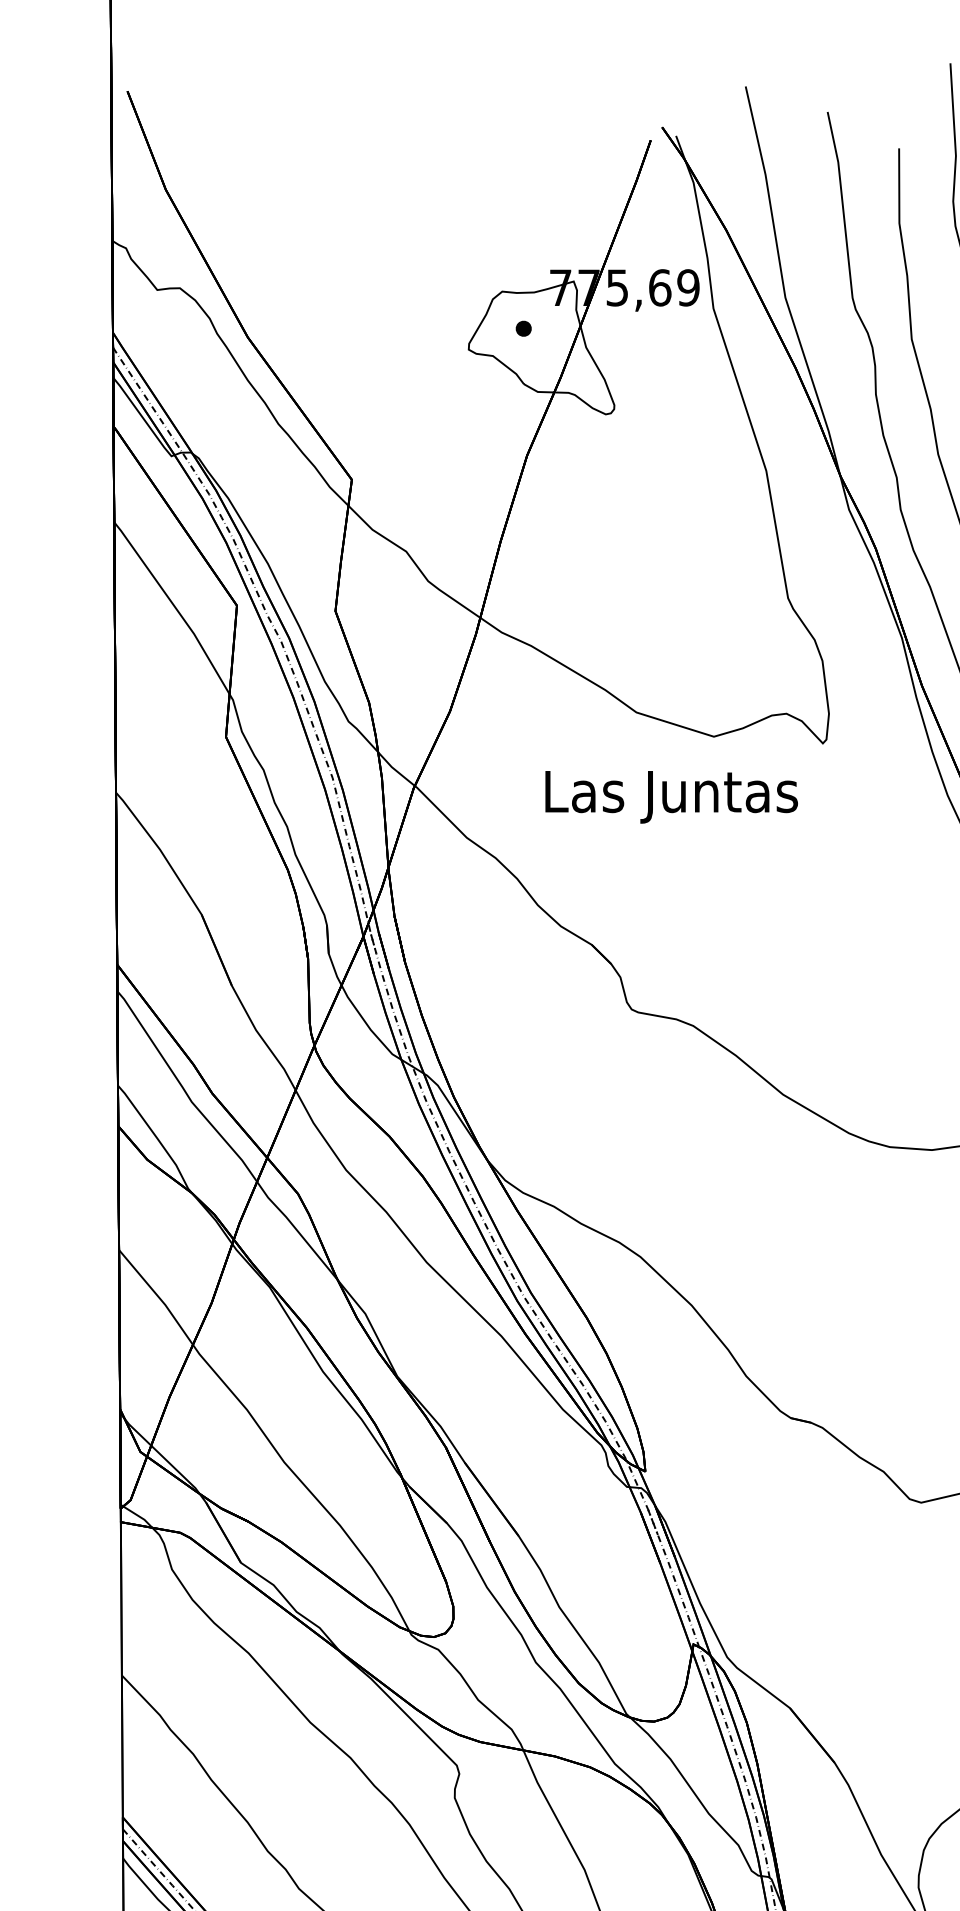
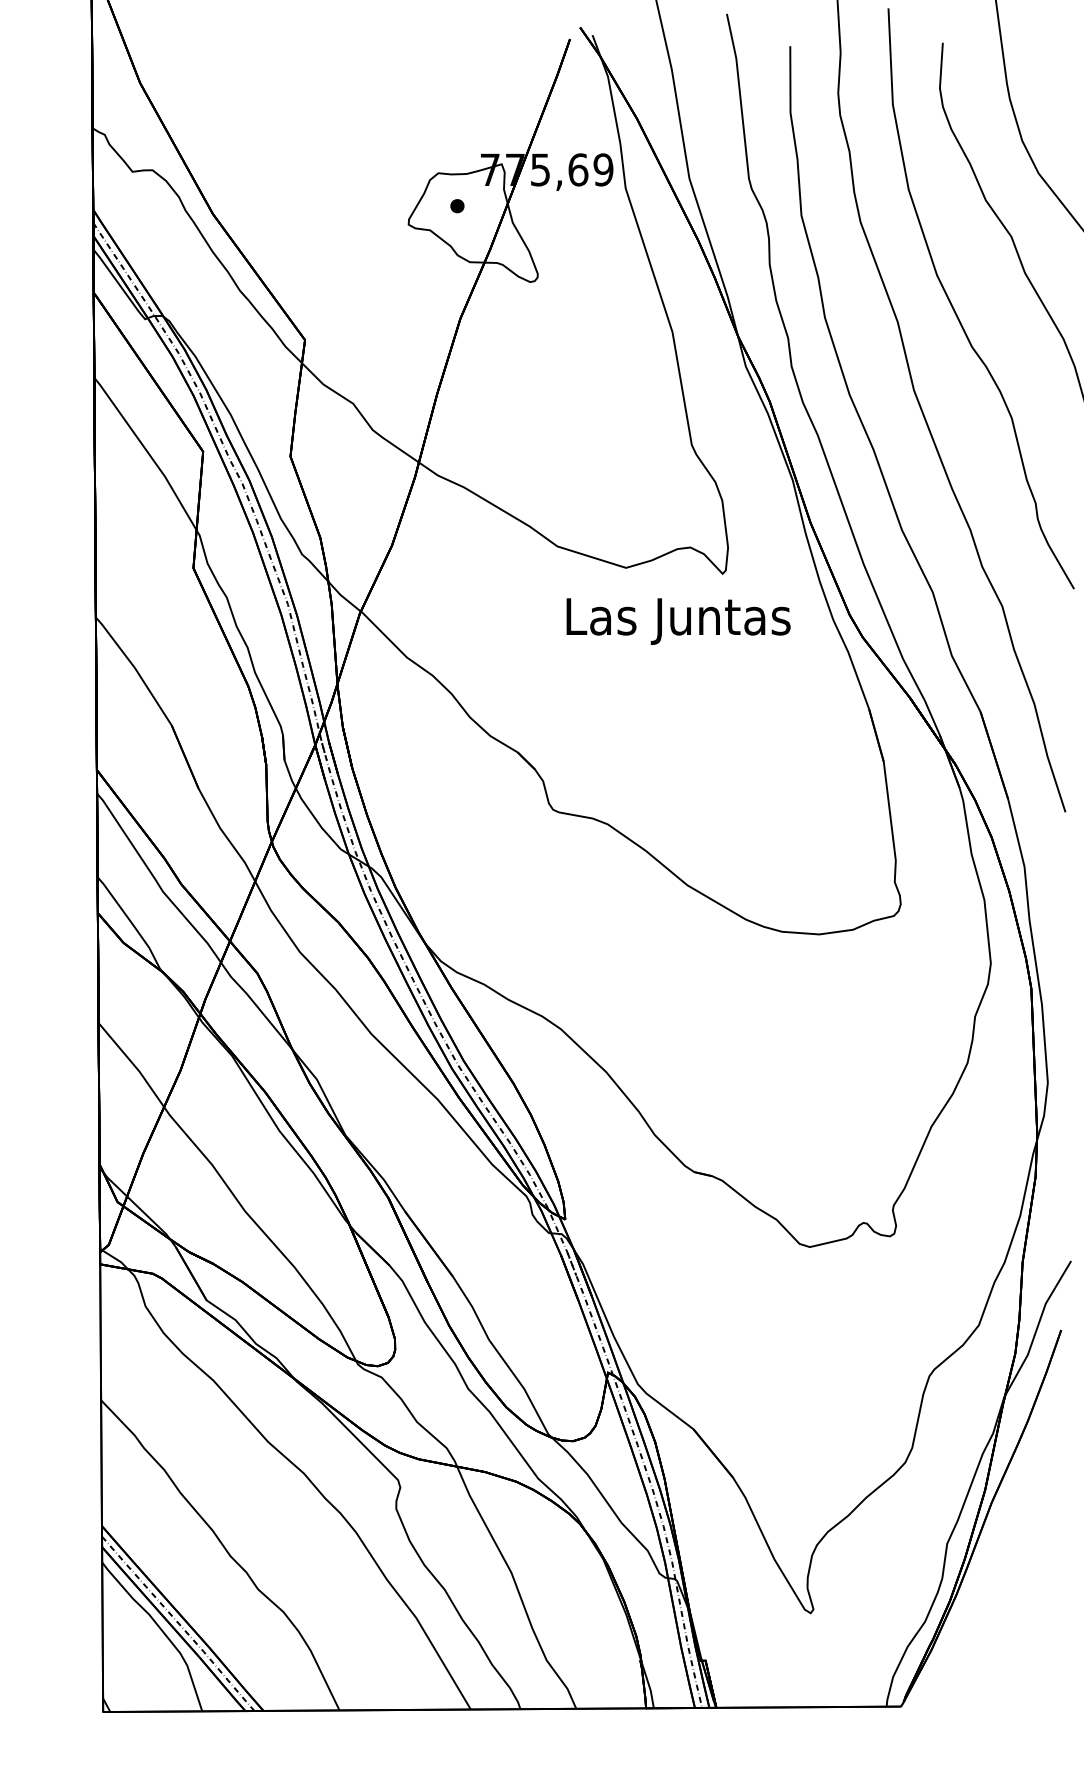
text: (671, 797) -> (678, 621), moved

